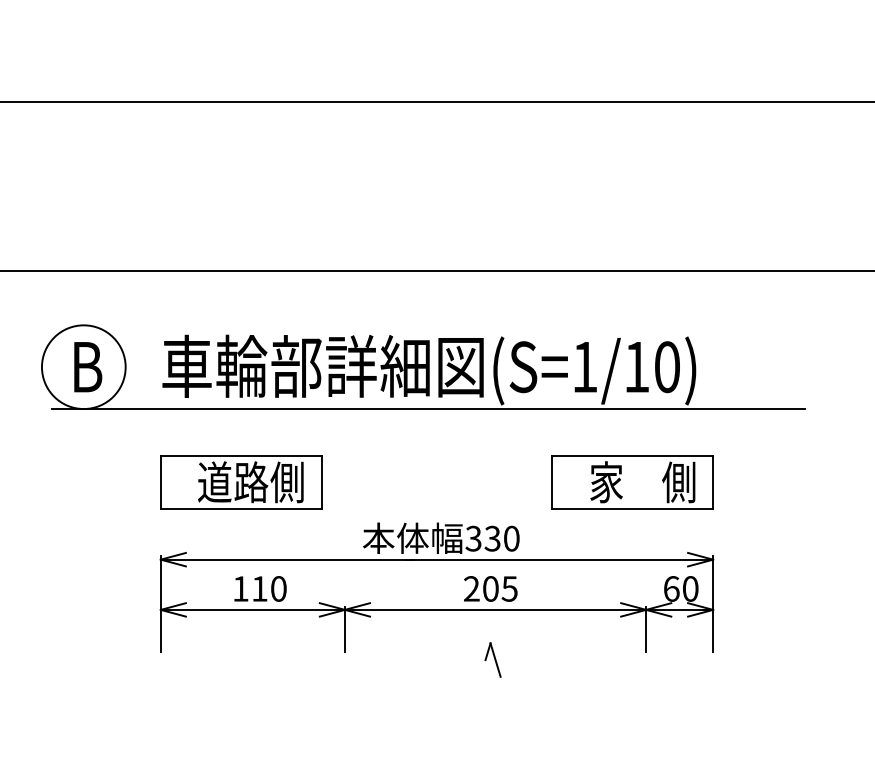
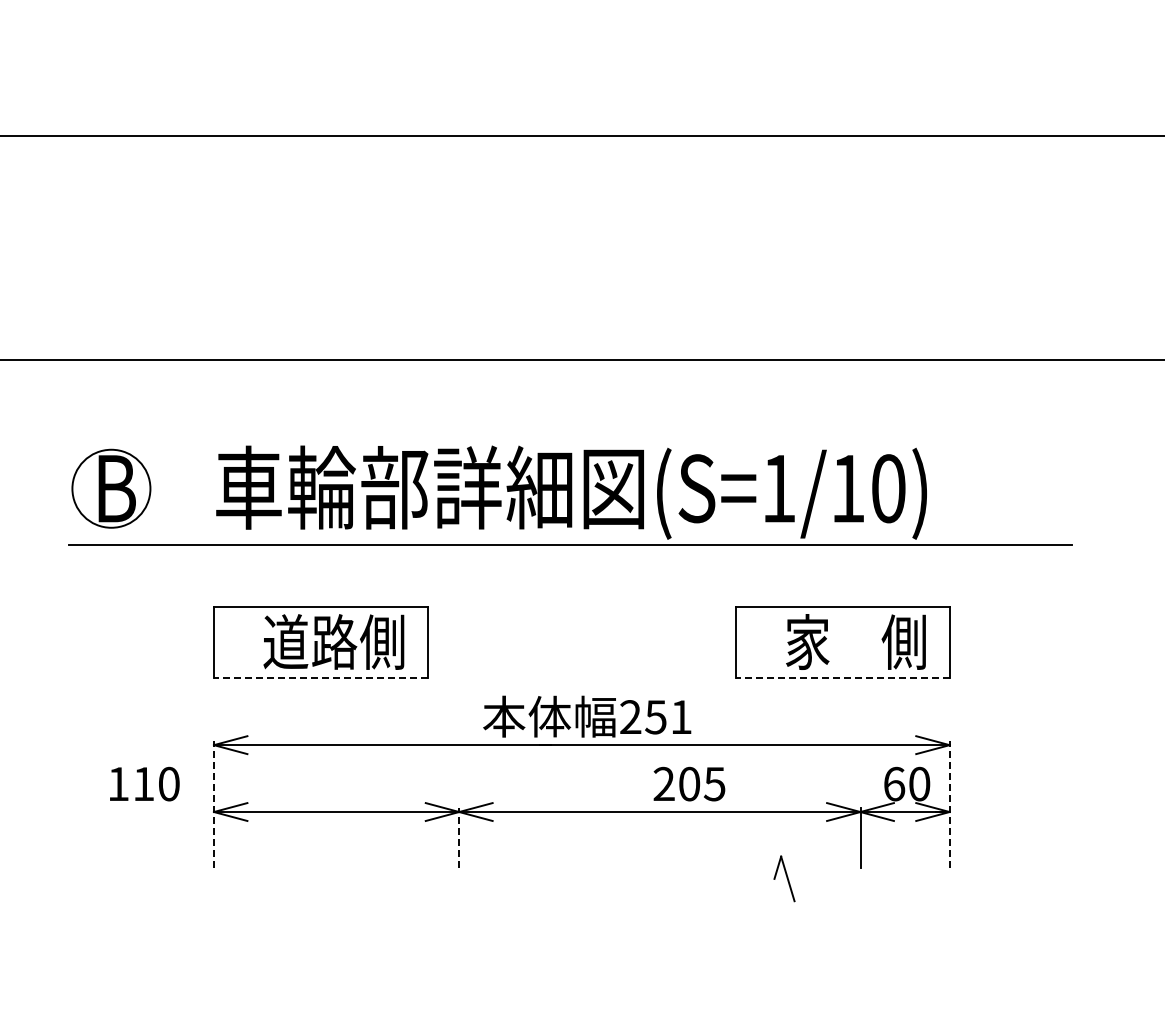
circle: (83, 366) -> (111, 488), size x0.7
line: (240, 509) -> (320, 678), solid -> dashed
line: (632, 509) -> (842, 678), solid -> dashed
text: (492, 538) -> (655, 717), 330 -> 251
text: (260, 588) -> (144, 783), moved
text: (490, 588) -> (689, 783), moved
line: (160, 604) -> (213, 804), solid -> dashed
line: (713, 604) -> (949, 804), solid -> dashed
line: (345, 629) -> (459, 837), solid -> dashed
part: (493, 659) -> (784, 878), moved

